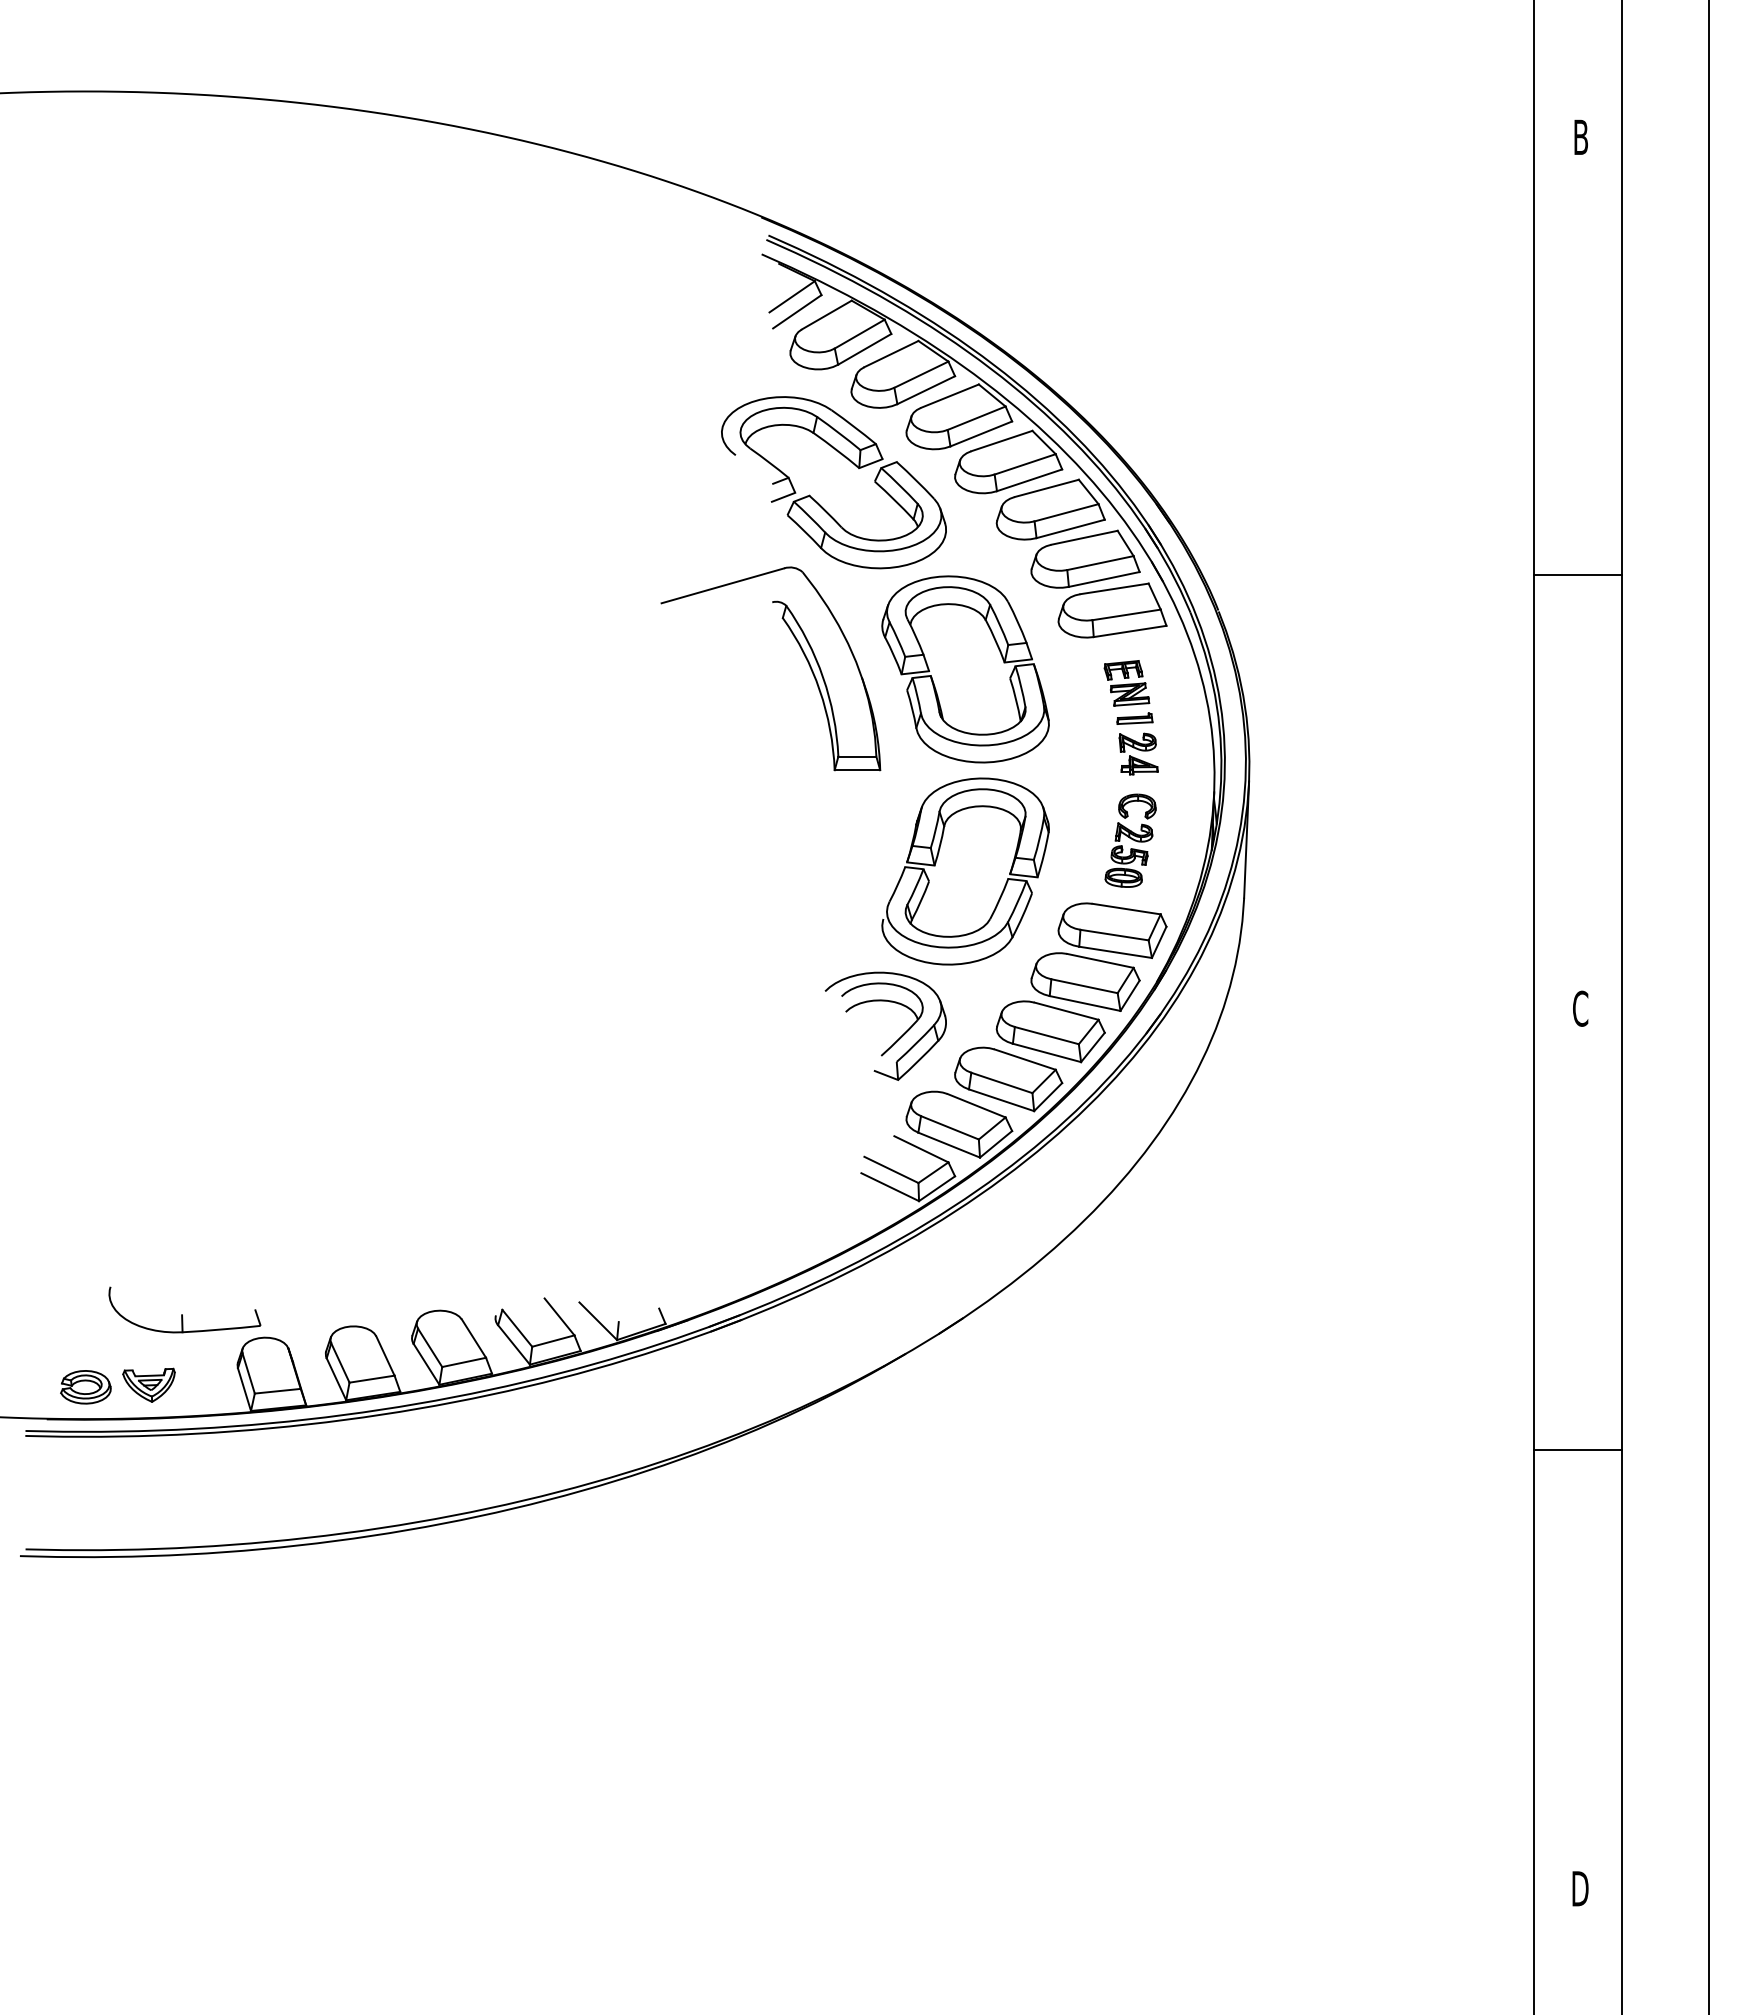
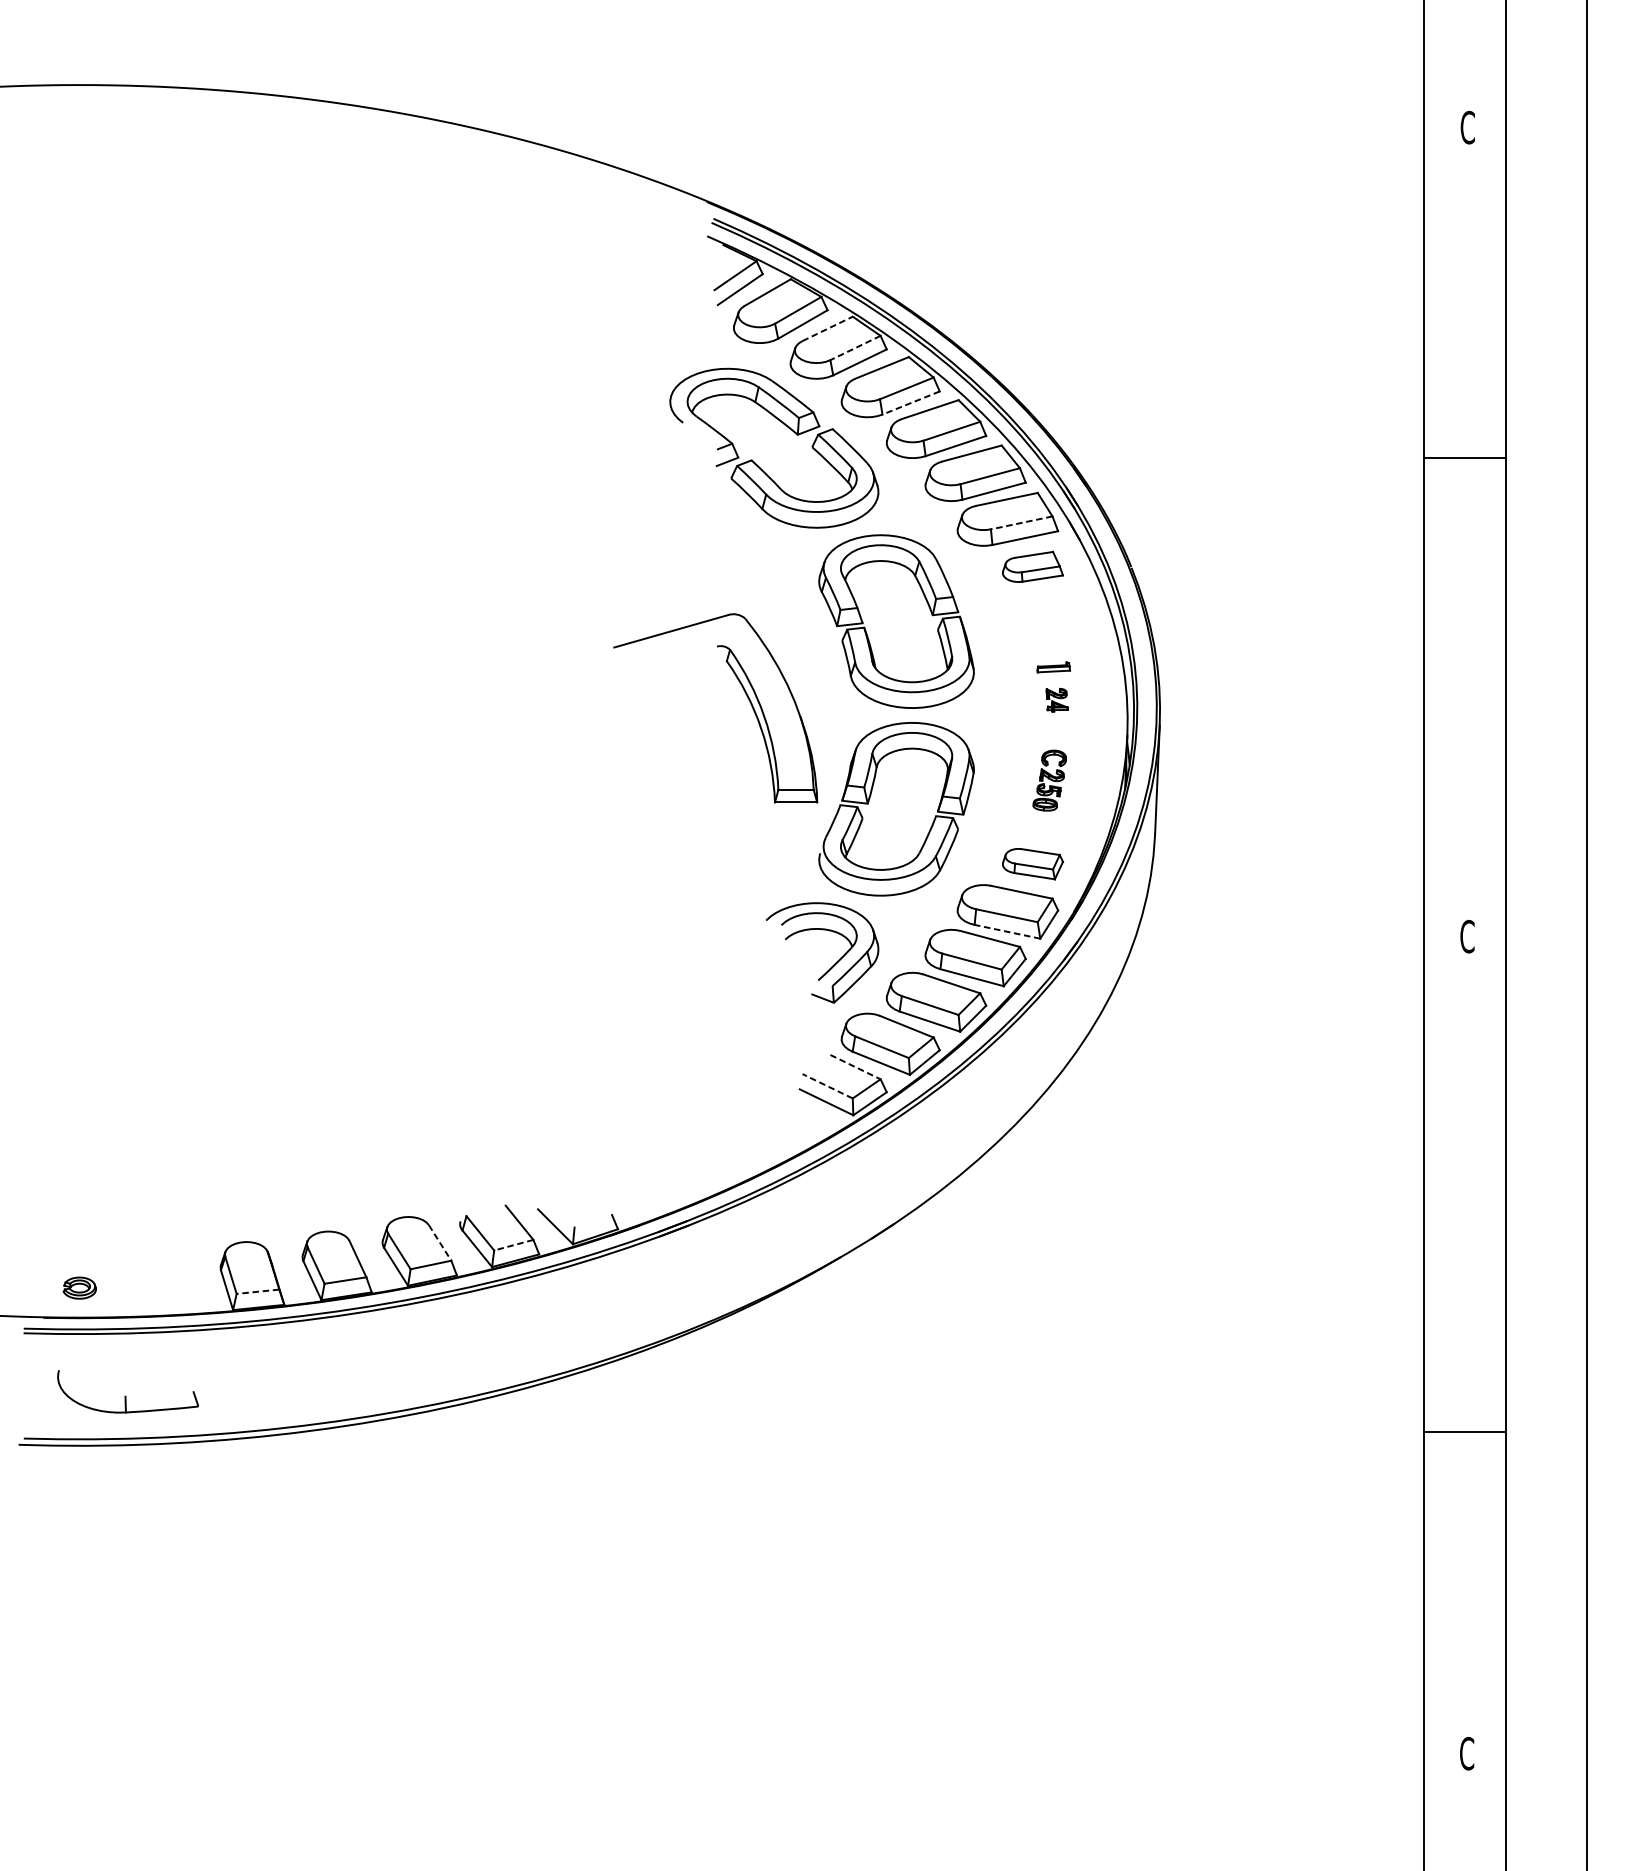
text: (1580, 137) -> (1467, 127), B -> C
line: (891, 353) -> (827, 328), solid -> dashed
line: (920, 374) -> (854, 347), solid -> dashed
line: (980, 434) -> (910, 403), solid -> dashed
line: (1100, 563) -> (1021, 523), solid -> dashed
line: (1577, 575) -> (1464, 458), moved
part: (1112, 610) -> (1032, 566), size x0.6
part: (802, 652) -> (745, 693), moved
part: (1126, 683) -> (1045, 634), removed
part: (1138, 753) -> (1057, 699), size x0.6
part: (1130, 840) -> (1049, 780), size x0.7
part: (1112, 930) -> (1032, 864), size x0.6
line: (1084, 1003) -> (1006, 931), solid -> dashed
line: (921, 1149) -> (855, 1067), solid -> dashed
line: (890, 1169) -> (826, 1085), solid -> dashed
part: (184, 1309) -> (127, 1391), moved
line: (473, 1338) -> (439, 1242), solid -> dashed
line: (553, 1341) -> (513, 1245), solid -> dashed
part: (148, 1384) -> (137, 1285), removed
part: (85, 1387) -> (79, 1288), size x0.7
line: (277, 1391) -> (257, 1292), solid -> dashed
line: (1577, 1450) -> (1464, 1432), moved
text: (1580, 1888) -> (1467, 1753), D -> C

